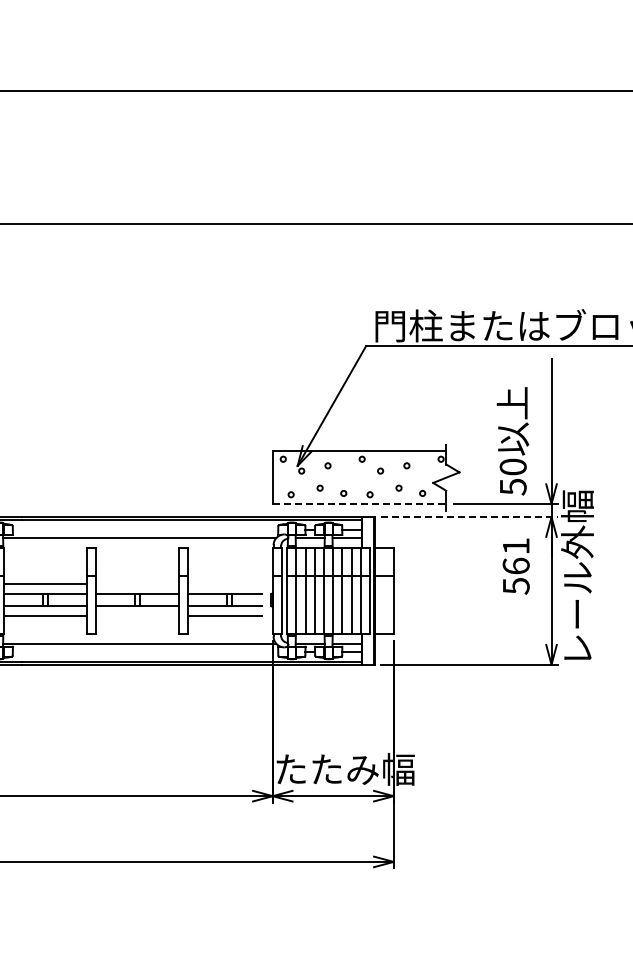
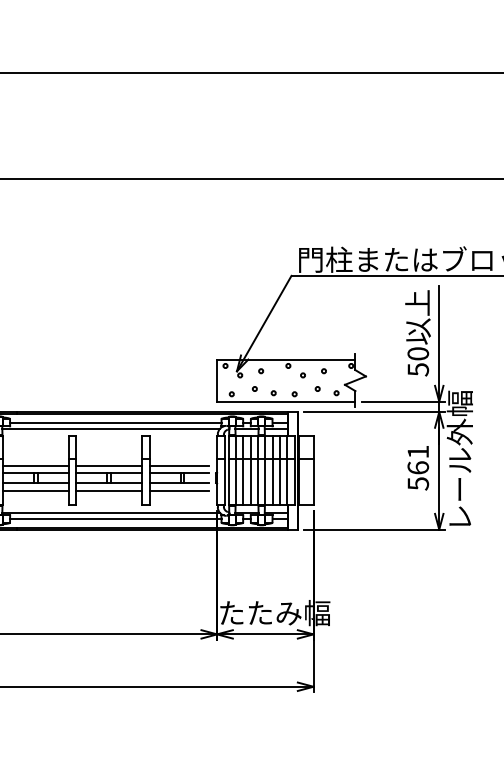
text: (512, 441) -> (417, 333), moved
line: (359, 503) -> (286, 401), dashed -> solid
line: (470, 517) -> (374, 412), dashed -> solid
line: (145, 530) -> (115, 422), added
text: (515, 566) -> (417, 468), moved
line: (136, 584) -> (108, 465), added
line: (224, 584) -> (178, 465), added
line: (136, 615) -> (108, 490), added
line: (145, 651) -> (115, 519), added

